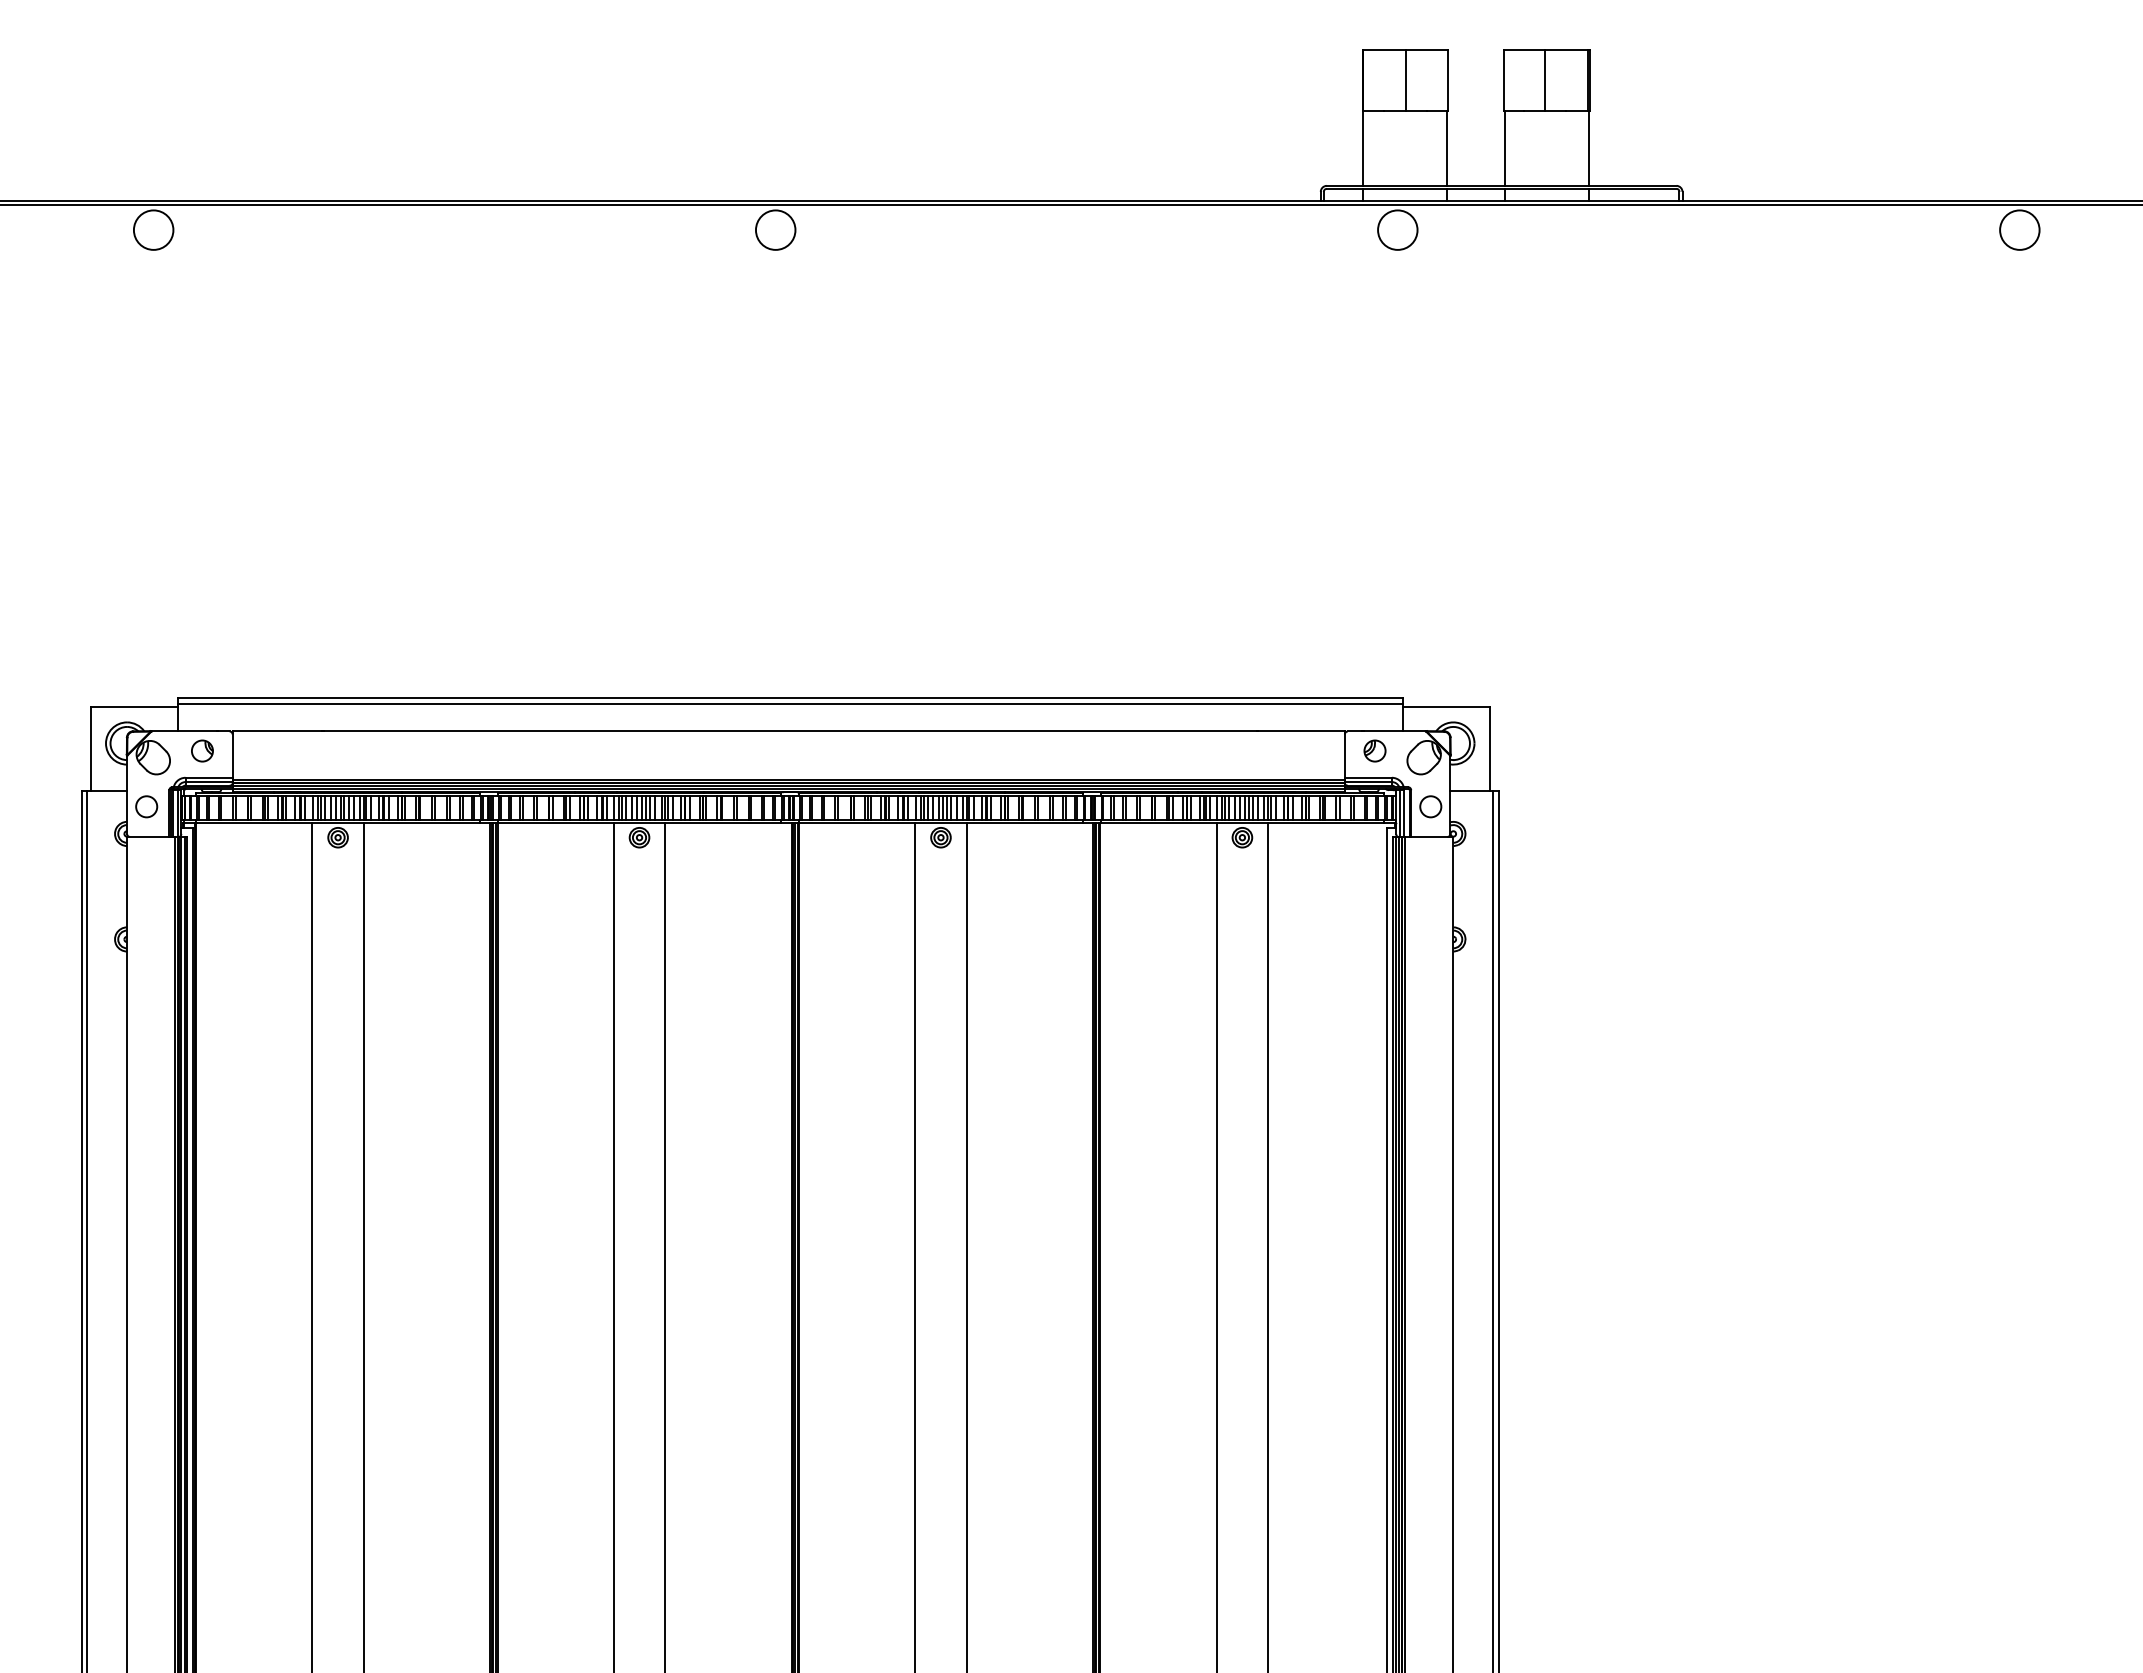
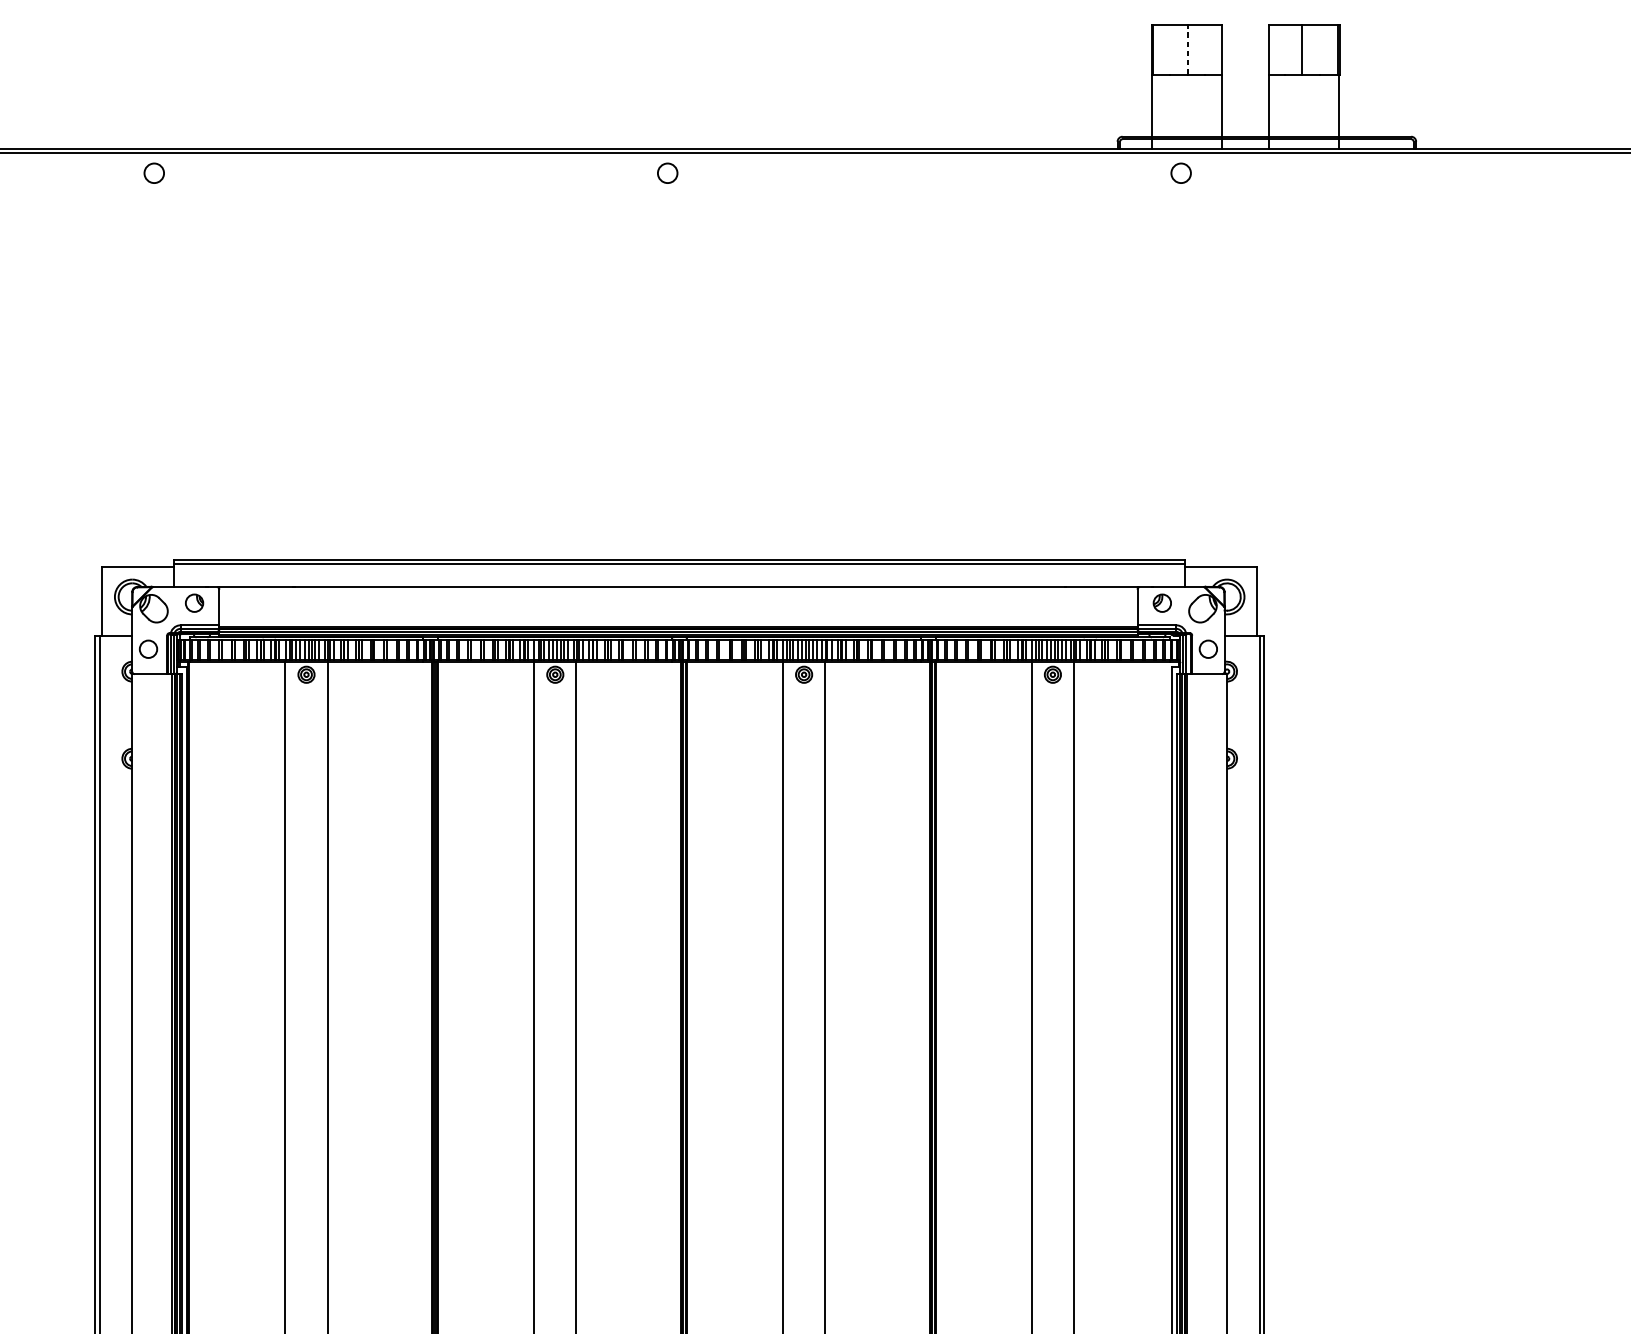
line: (1405, 79) -> (1187, 48), solid -> dashed
circle: (153, 229) -> (154, 172), size x0.6
circle: (775, 229) -> (667, 172), size x0.6
circle: (1397, 229) -> (1180, 172), size x0.6

